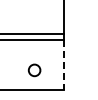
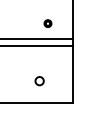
part: (41, 20) -> (47, 23), added
line: (63, 64) -> (72, 74), dashed -> solid
circle: (34, 70) -> (39, 81), size x0.62

